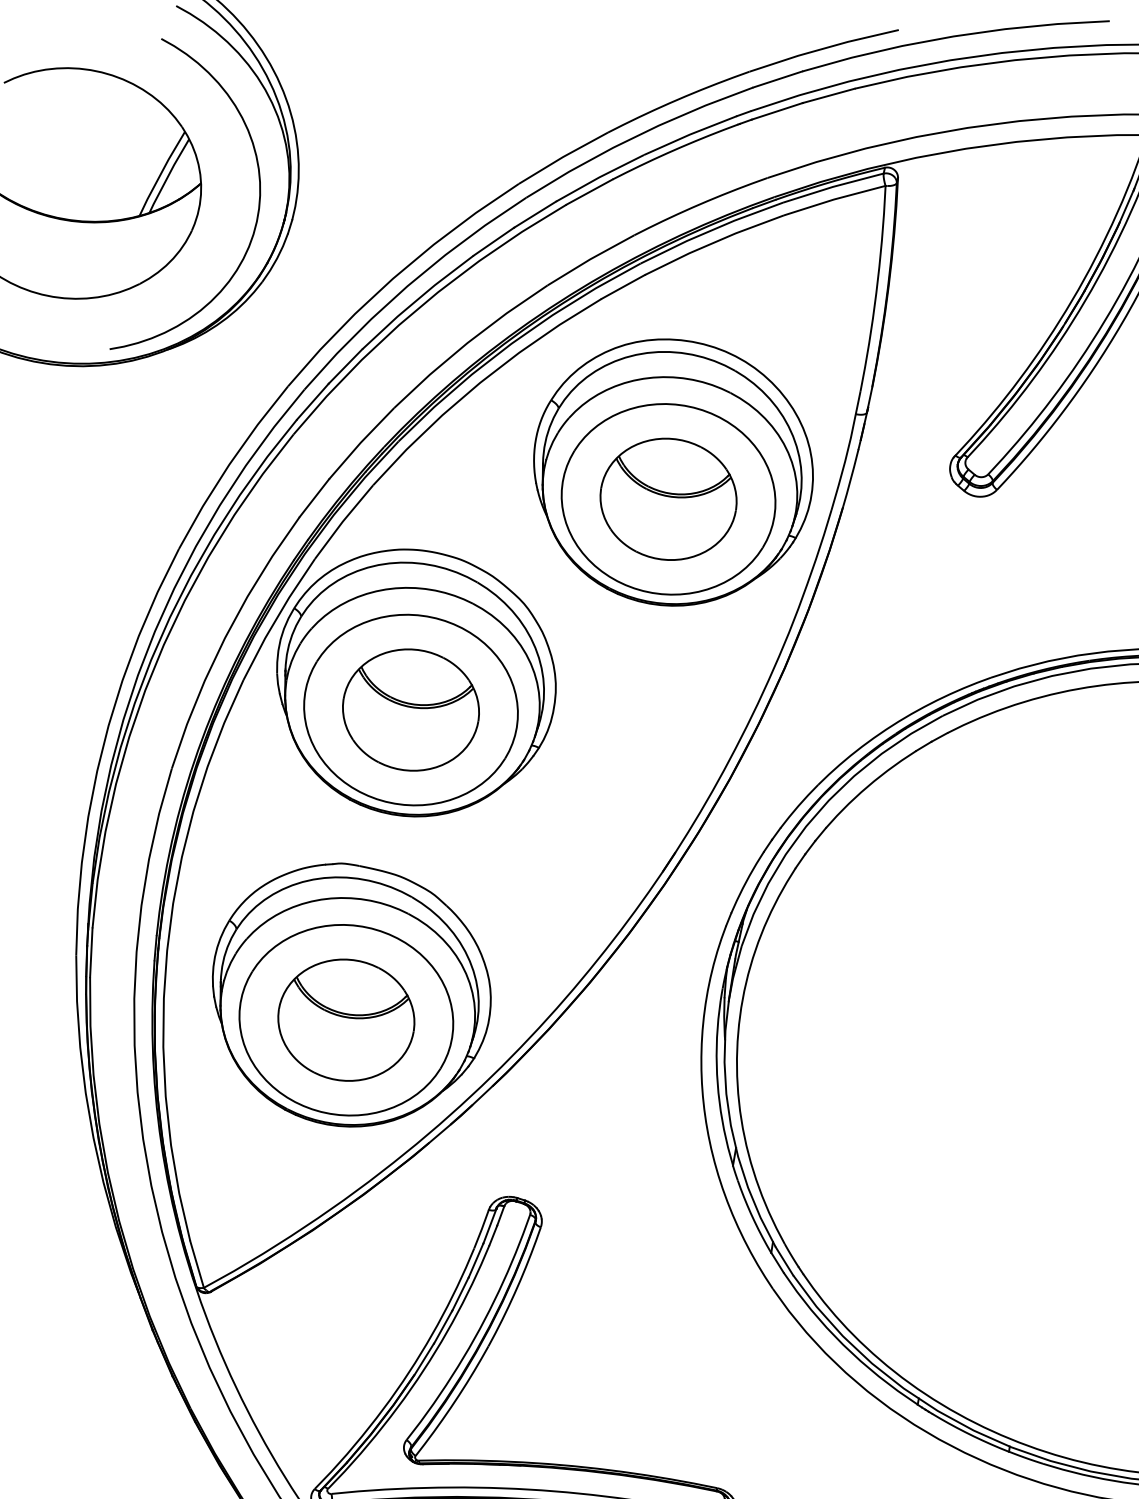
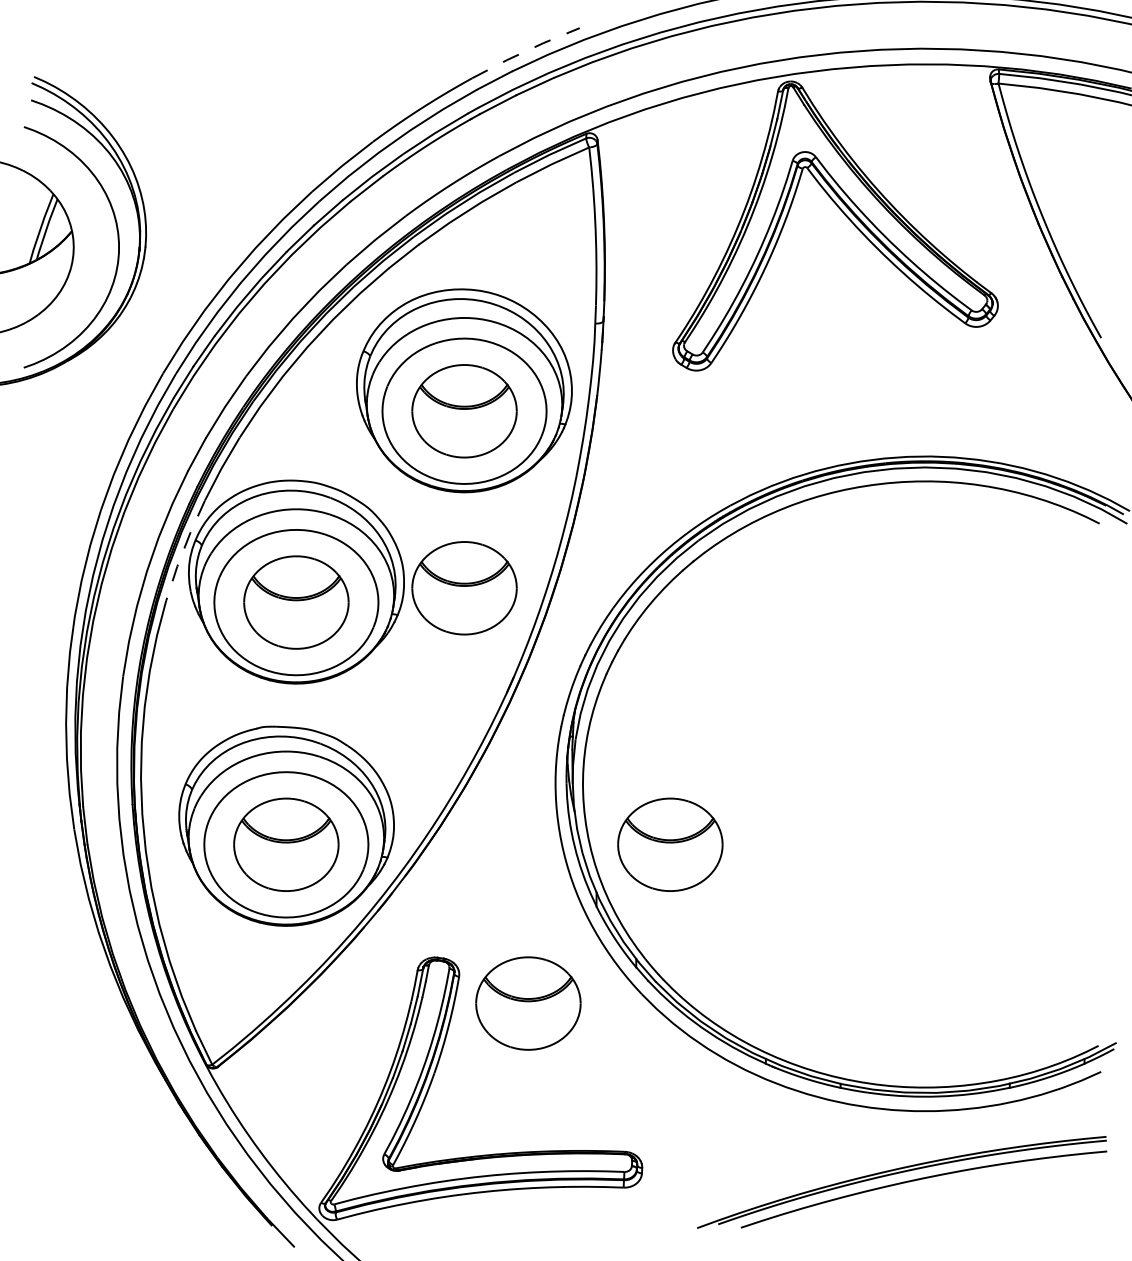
line: (822, 48) -> (524, 51), solid -> dashed
line: (276, 618) -> (183, 550), solid -> dashed
part: (630, 727) -> (464, 588), added
part: (841, 1101) -> (670, 844), added
part: (624, 1276) -> (528, 1003), added

